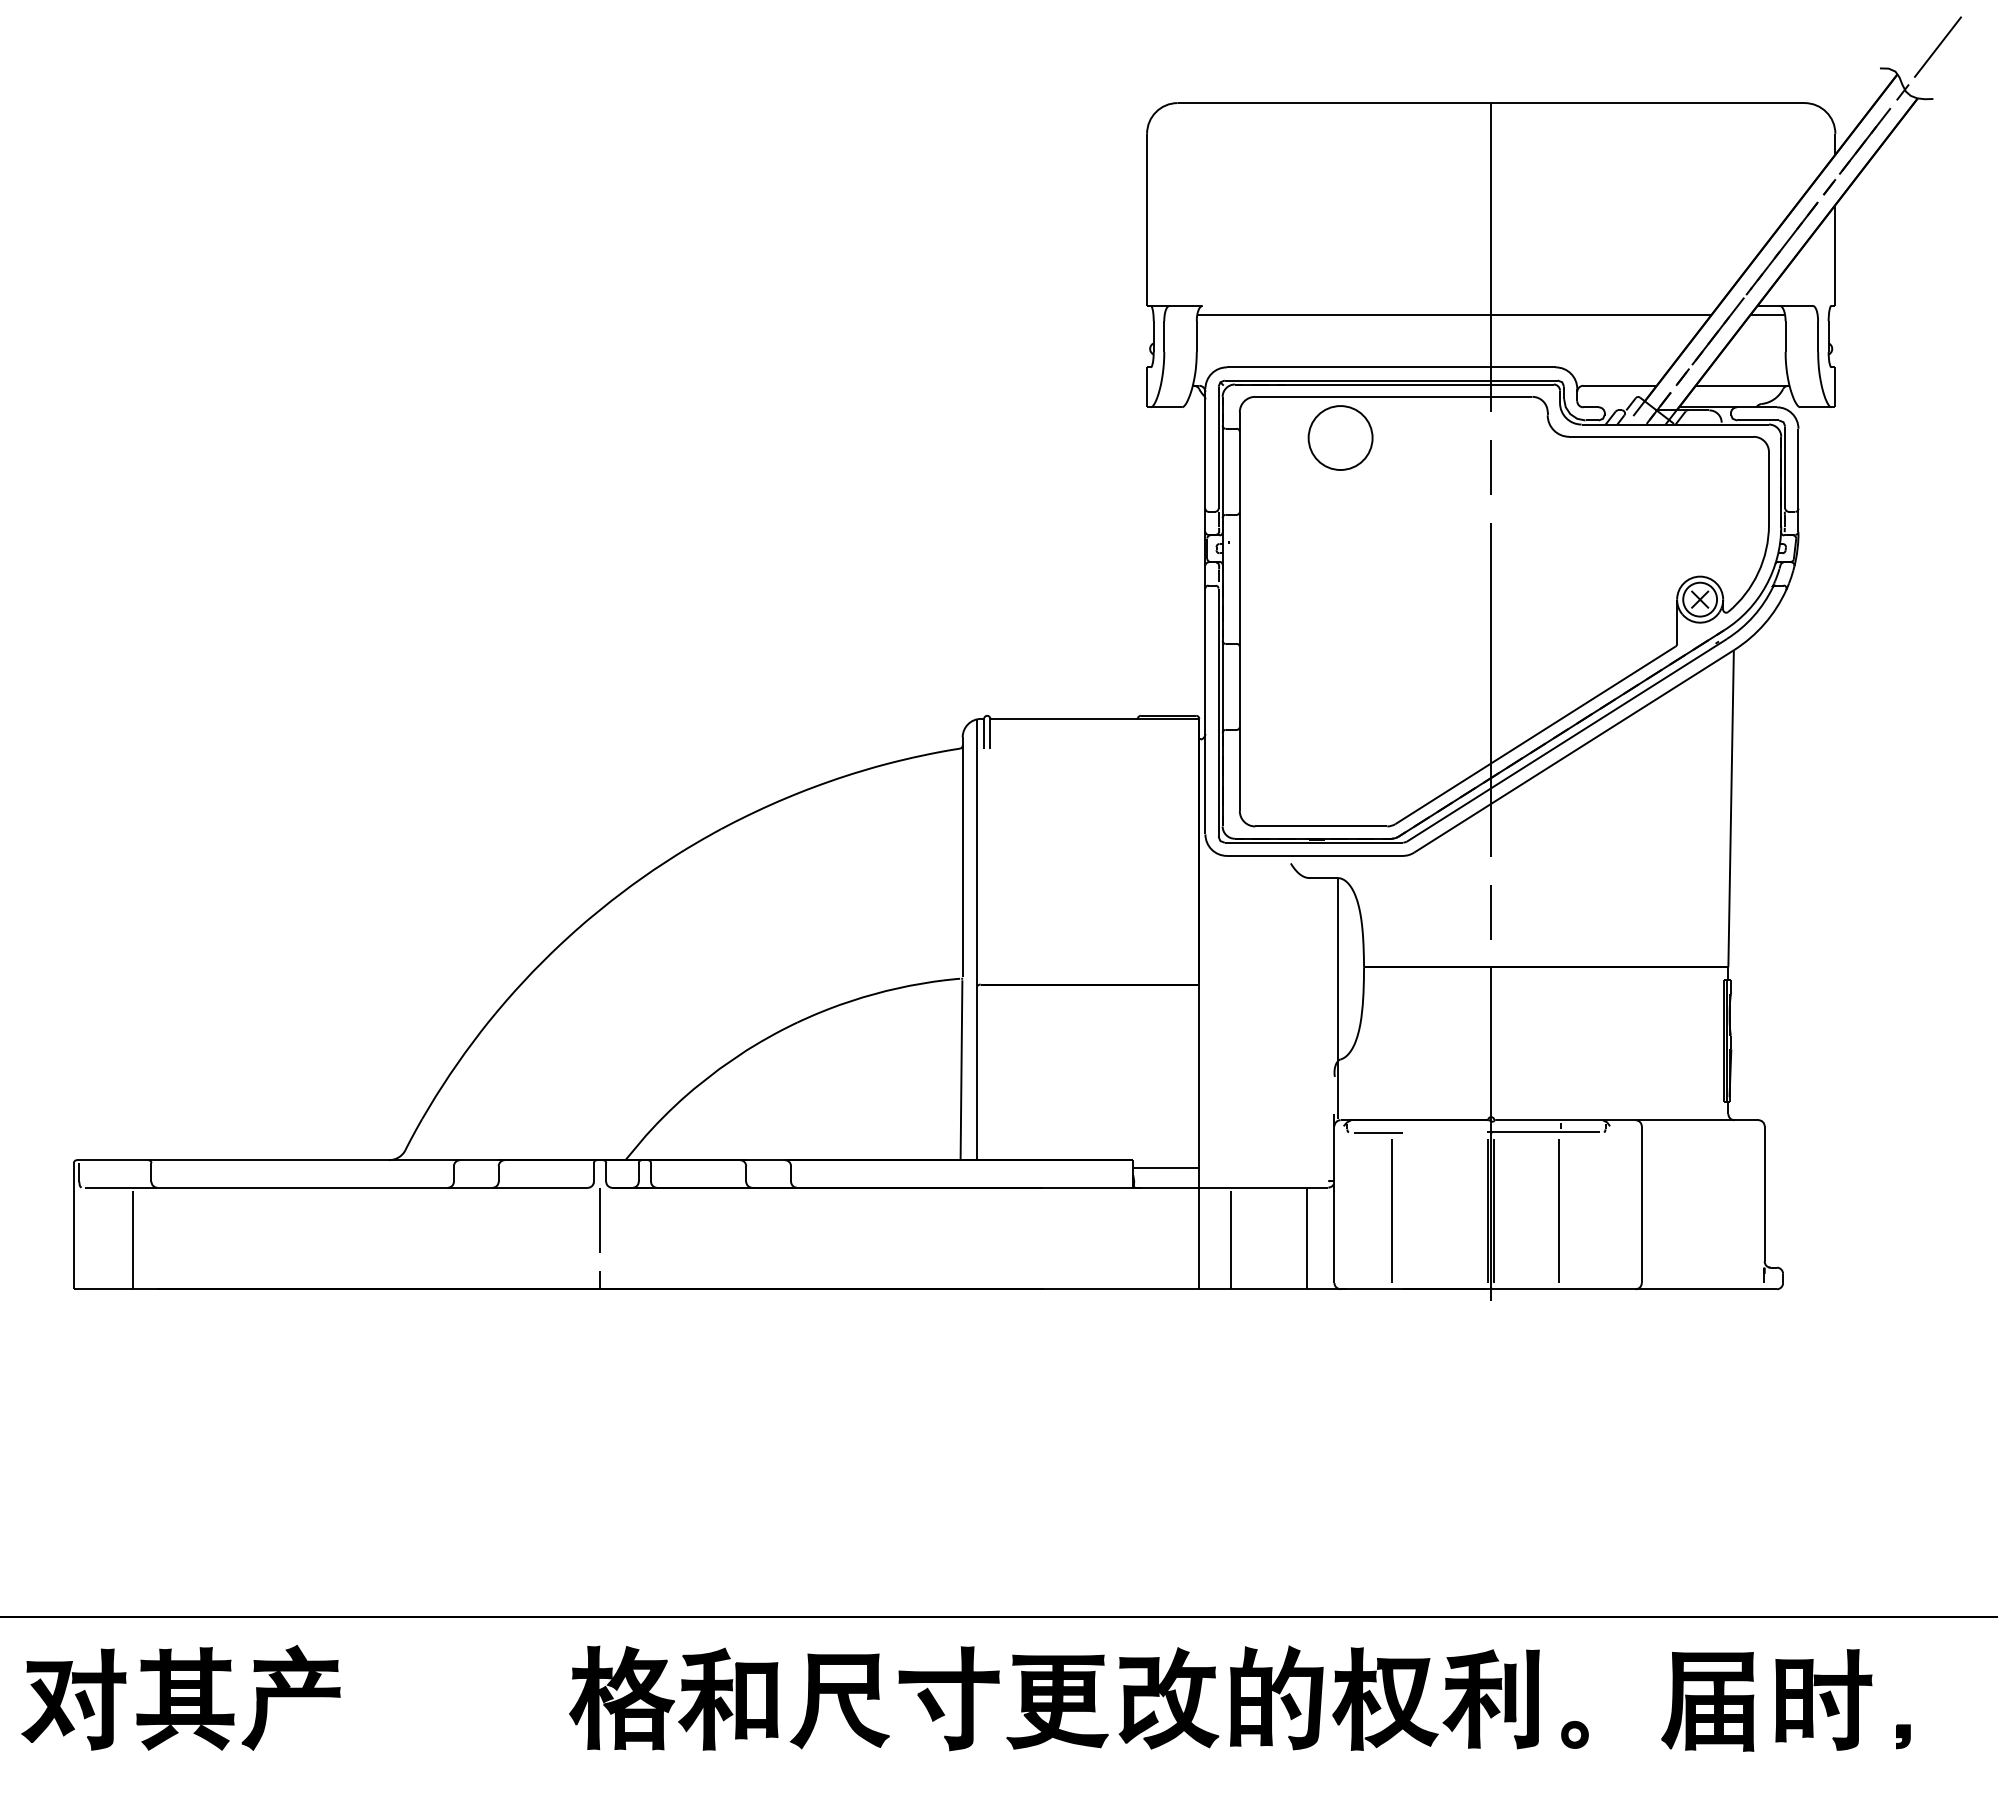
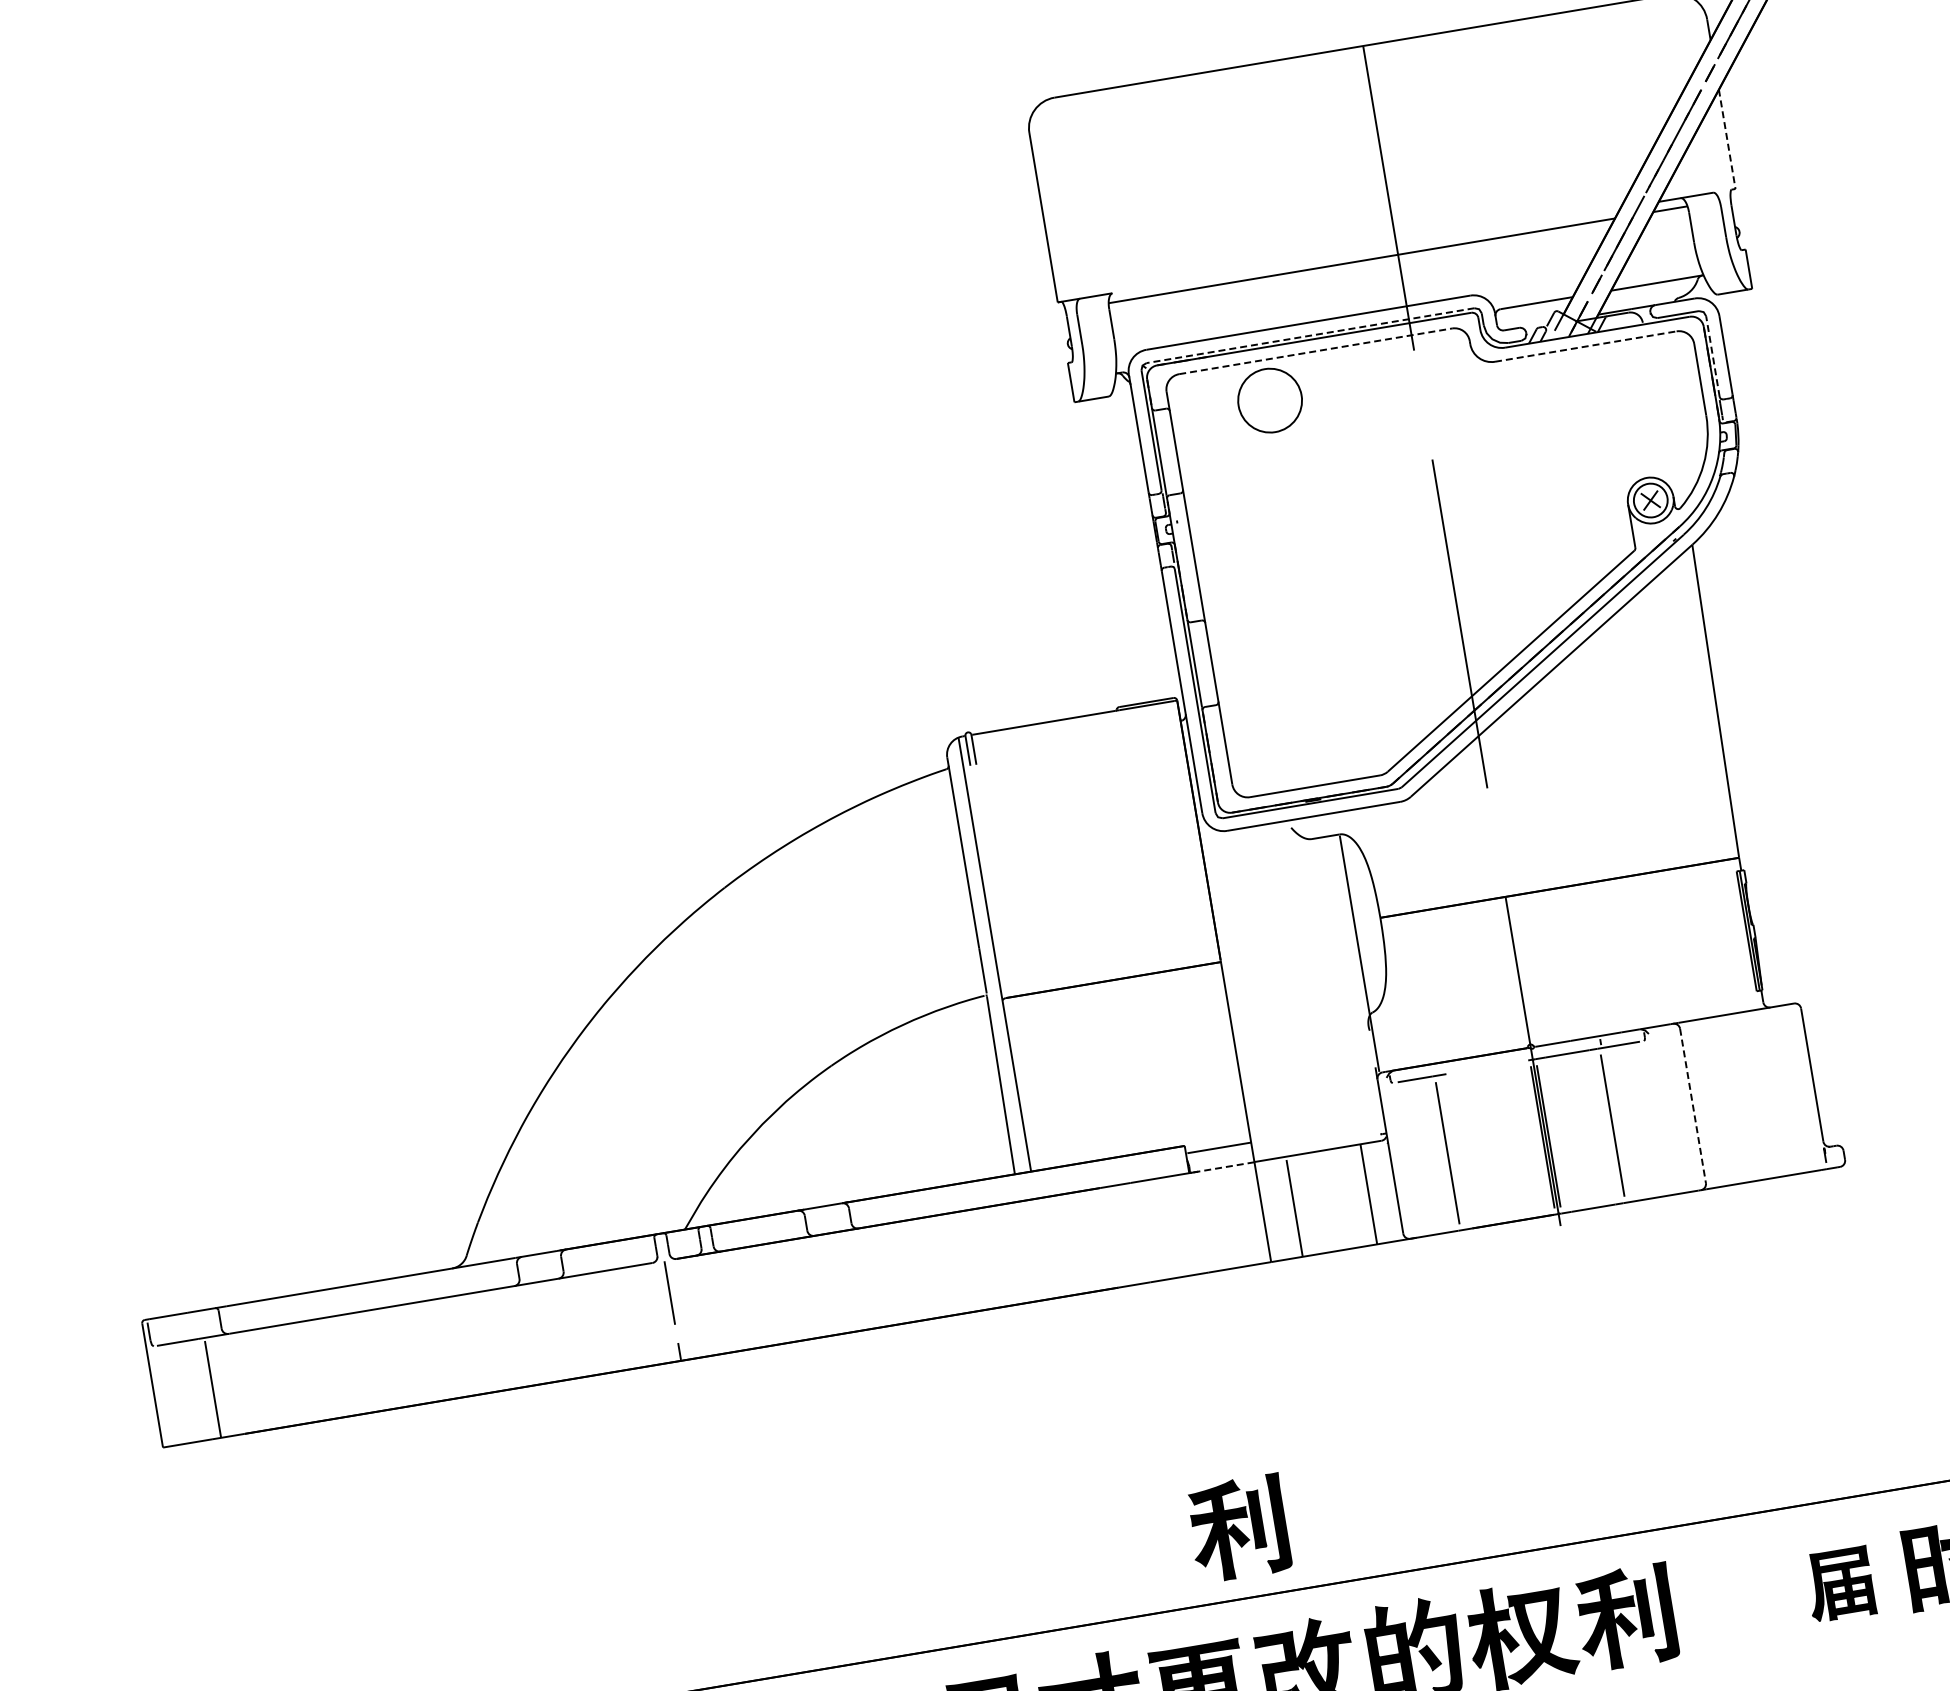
line: (1835, 255) -> (1727, 139), solid -> dashed
line: (1390, 380) -> (1309, 335), solid -> dashed
line: (1393, 396) -> (1315, 351), solid -> dashed
line: (1661, 436) -> (1585, 346), solid -> dashed
line: (1490, 467) -> (1422, 404), removed
line: (1785, 467) -> (1713, 356), solid -> dashed
line: (1490, 912) -> (1495, 843), removed
line: (1167, 1187) -> (1223, 1167), solid -> dashed
line: (1641, 1205) -> (1692, 1106), solid -> dashed
part: (1122, 1547) -> (1238, 1529), added
part: (1707, 1701) -> (1839, 1584), size x0.7
part: (1574, 1734) -> (1714, 1638), removed

